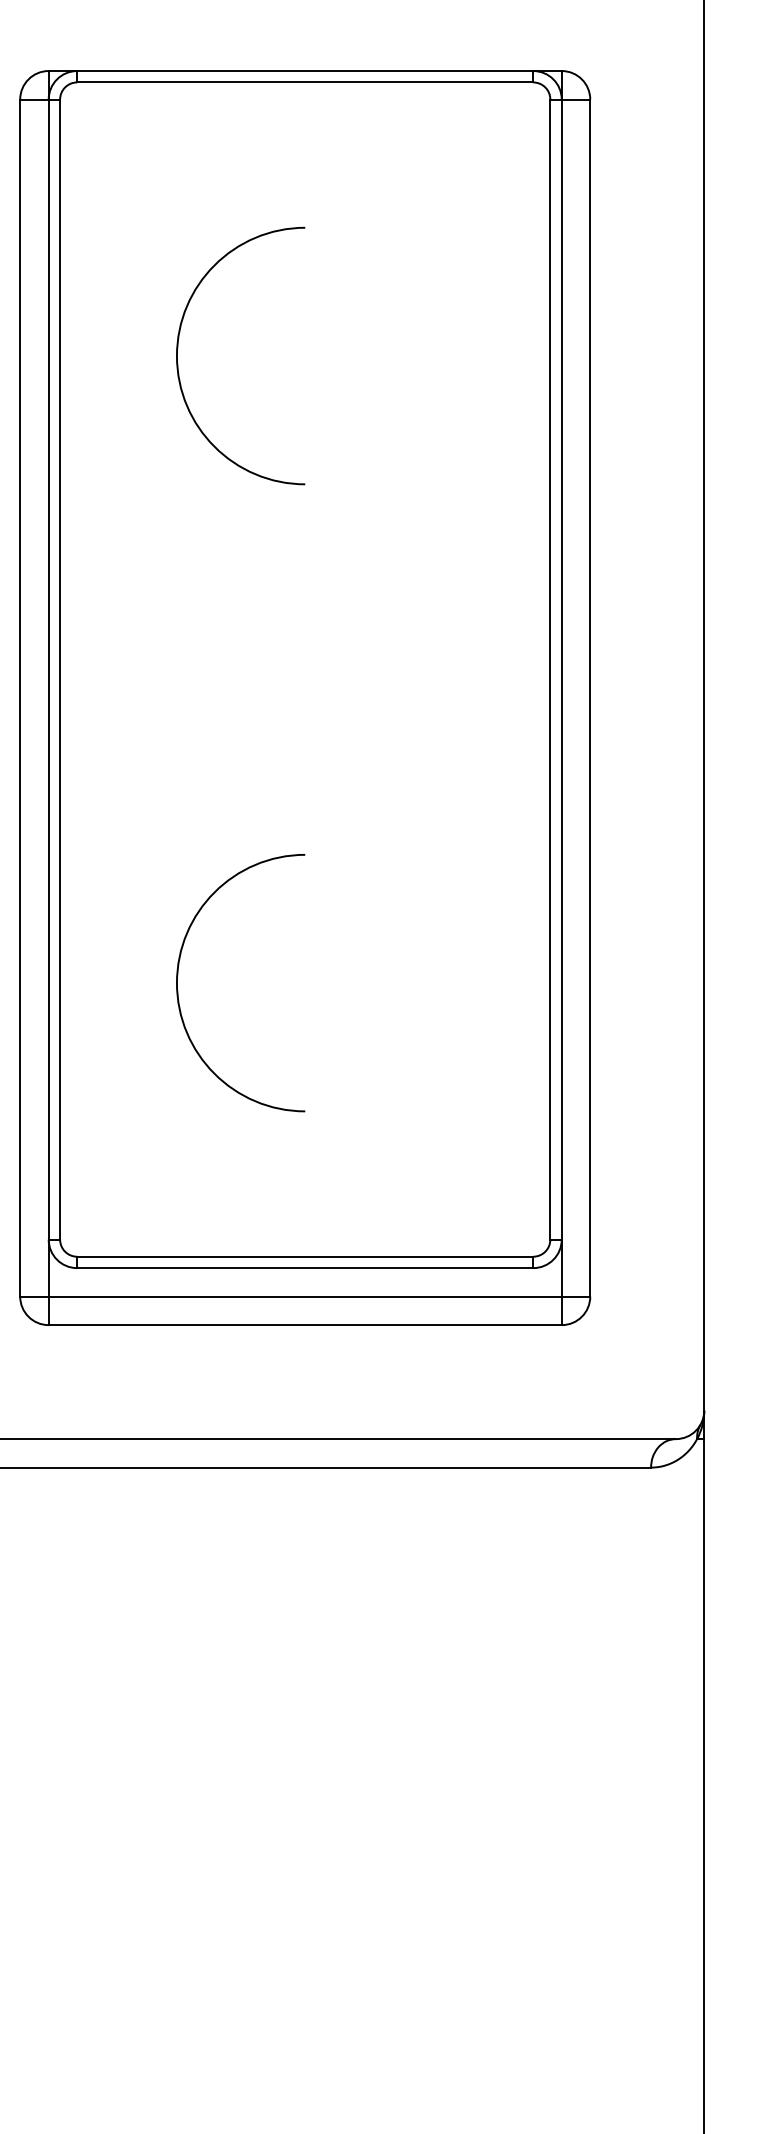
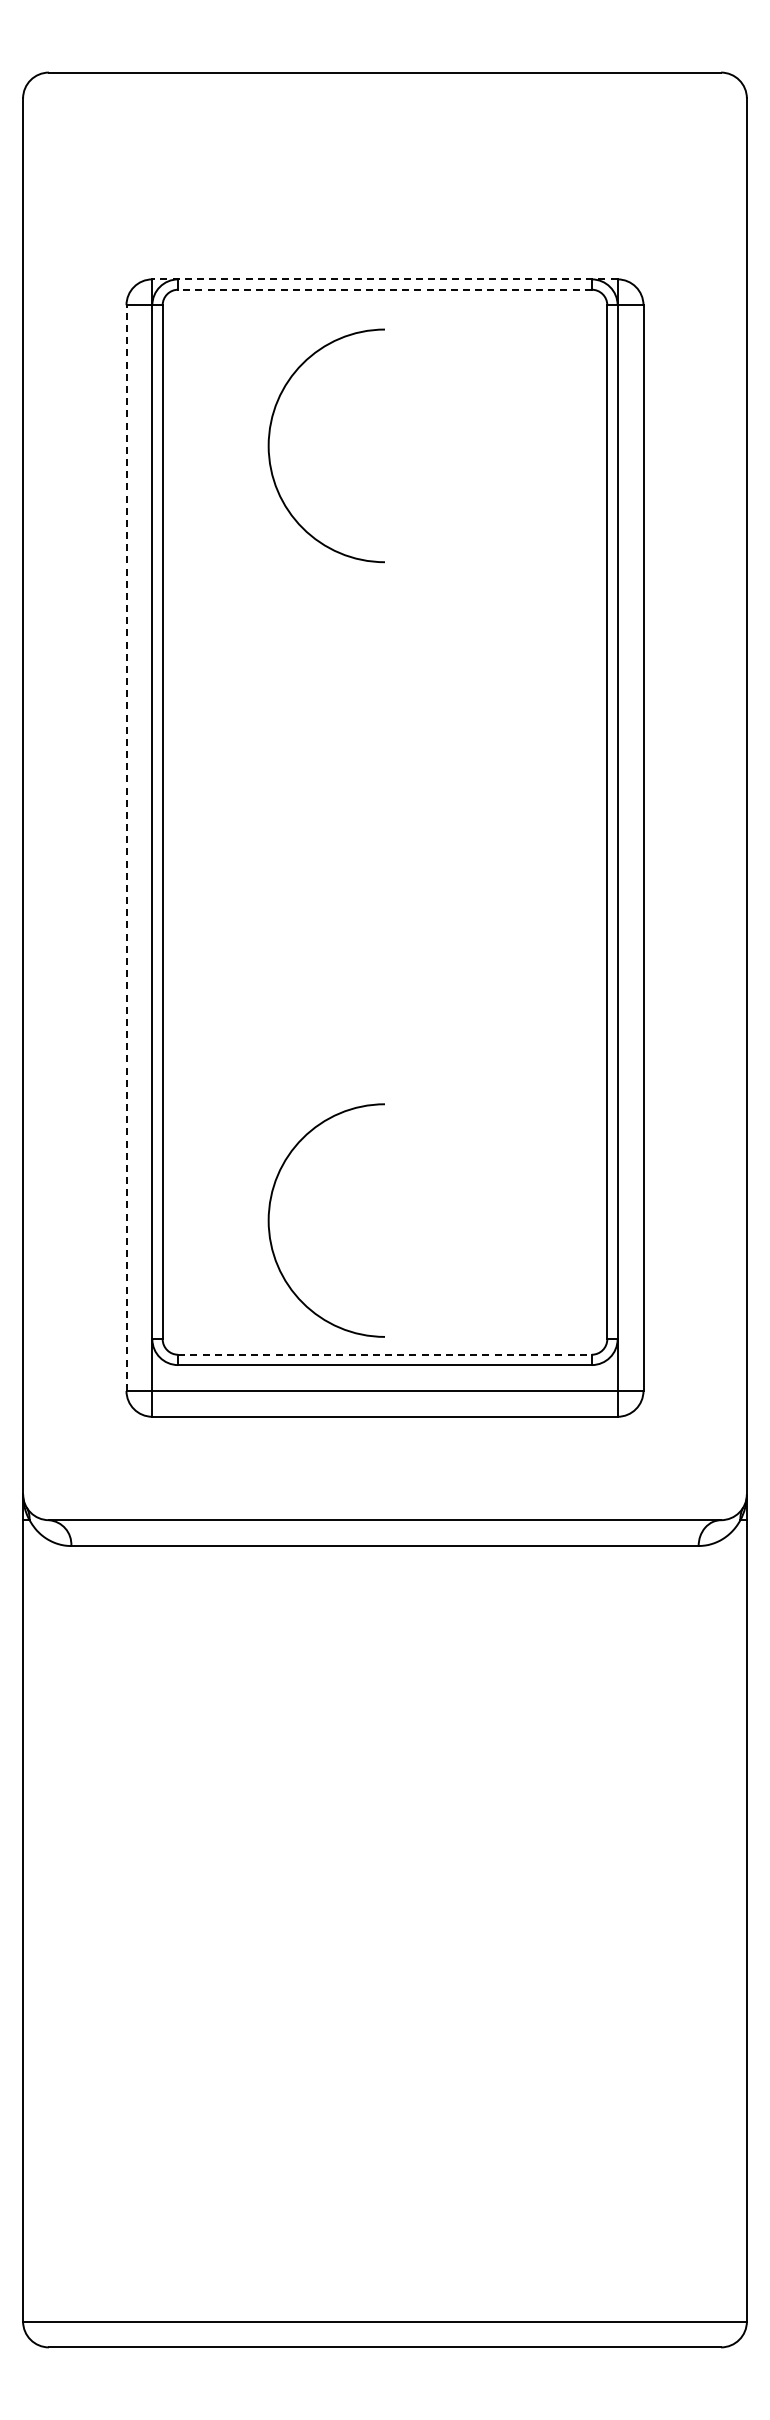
line: (305, 71) -> (385, 279), solid -> dashed
line: (305, 82) -> (385, 289), solid -> dashed
arc: (178, 344) -> (270, 435), moved
line: (20, 698) -> (126, 848), solid -> dashed
arc: (178, 971) -> (270, 1210), moved
line: (305, 1256) -> (385, 1354), solid -> dashed

